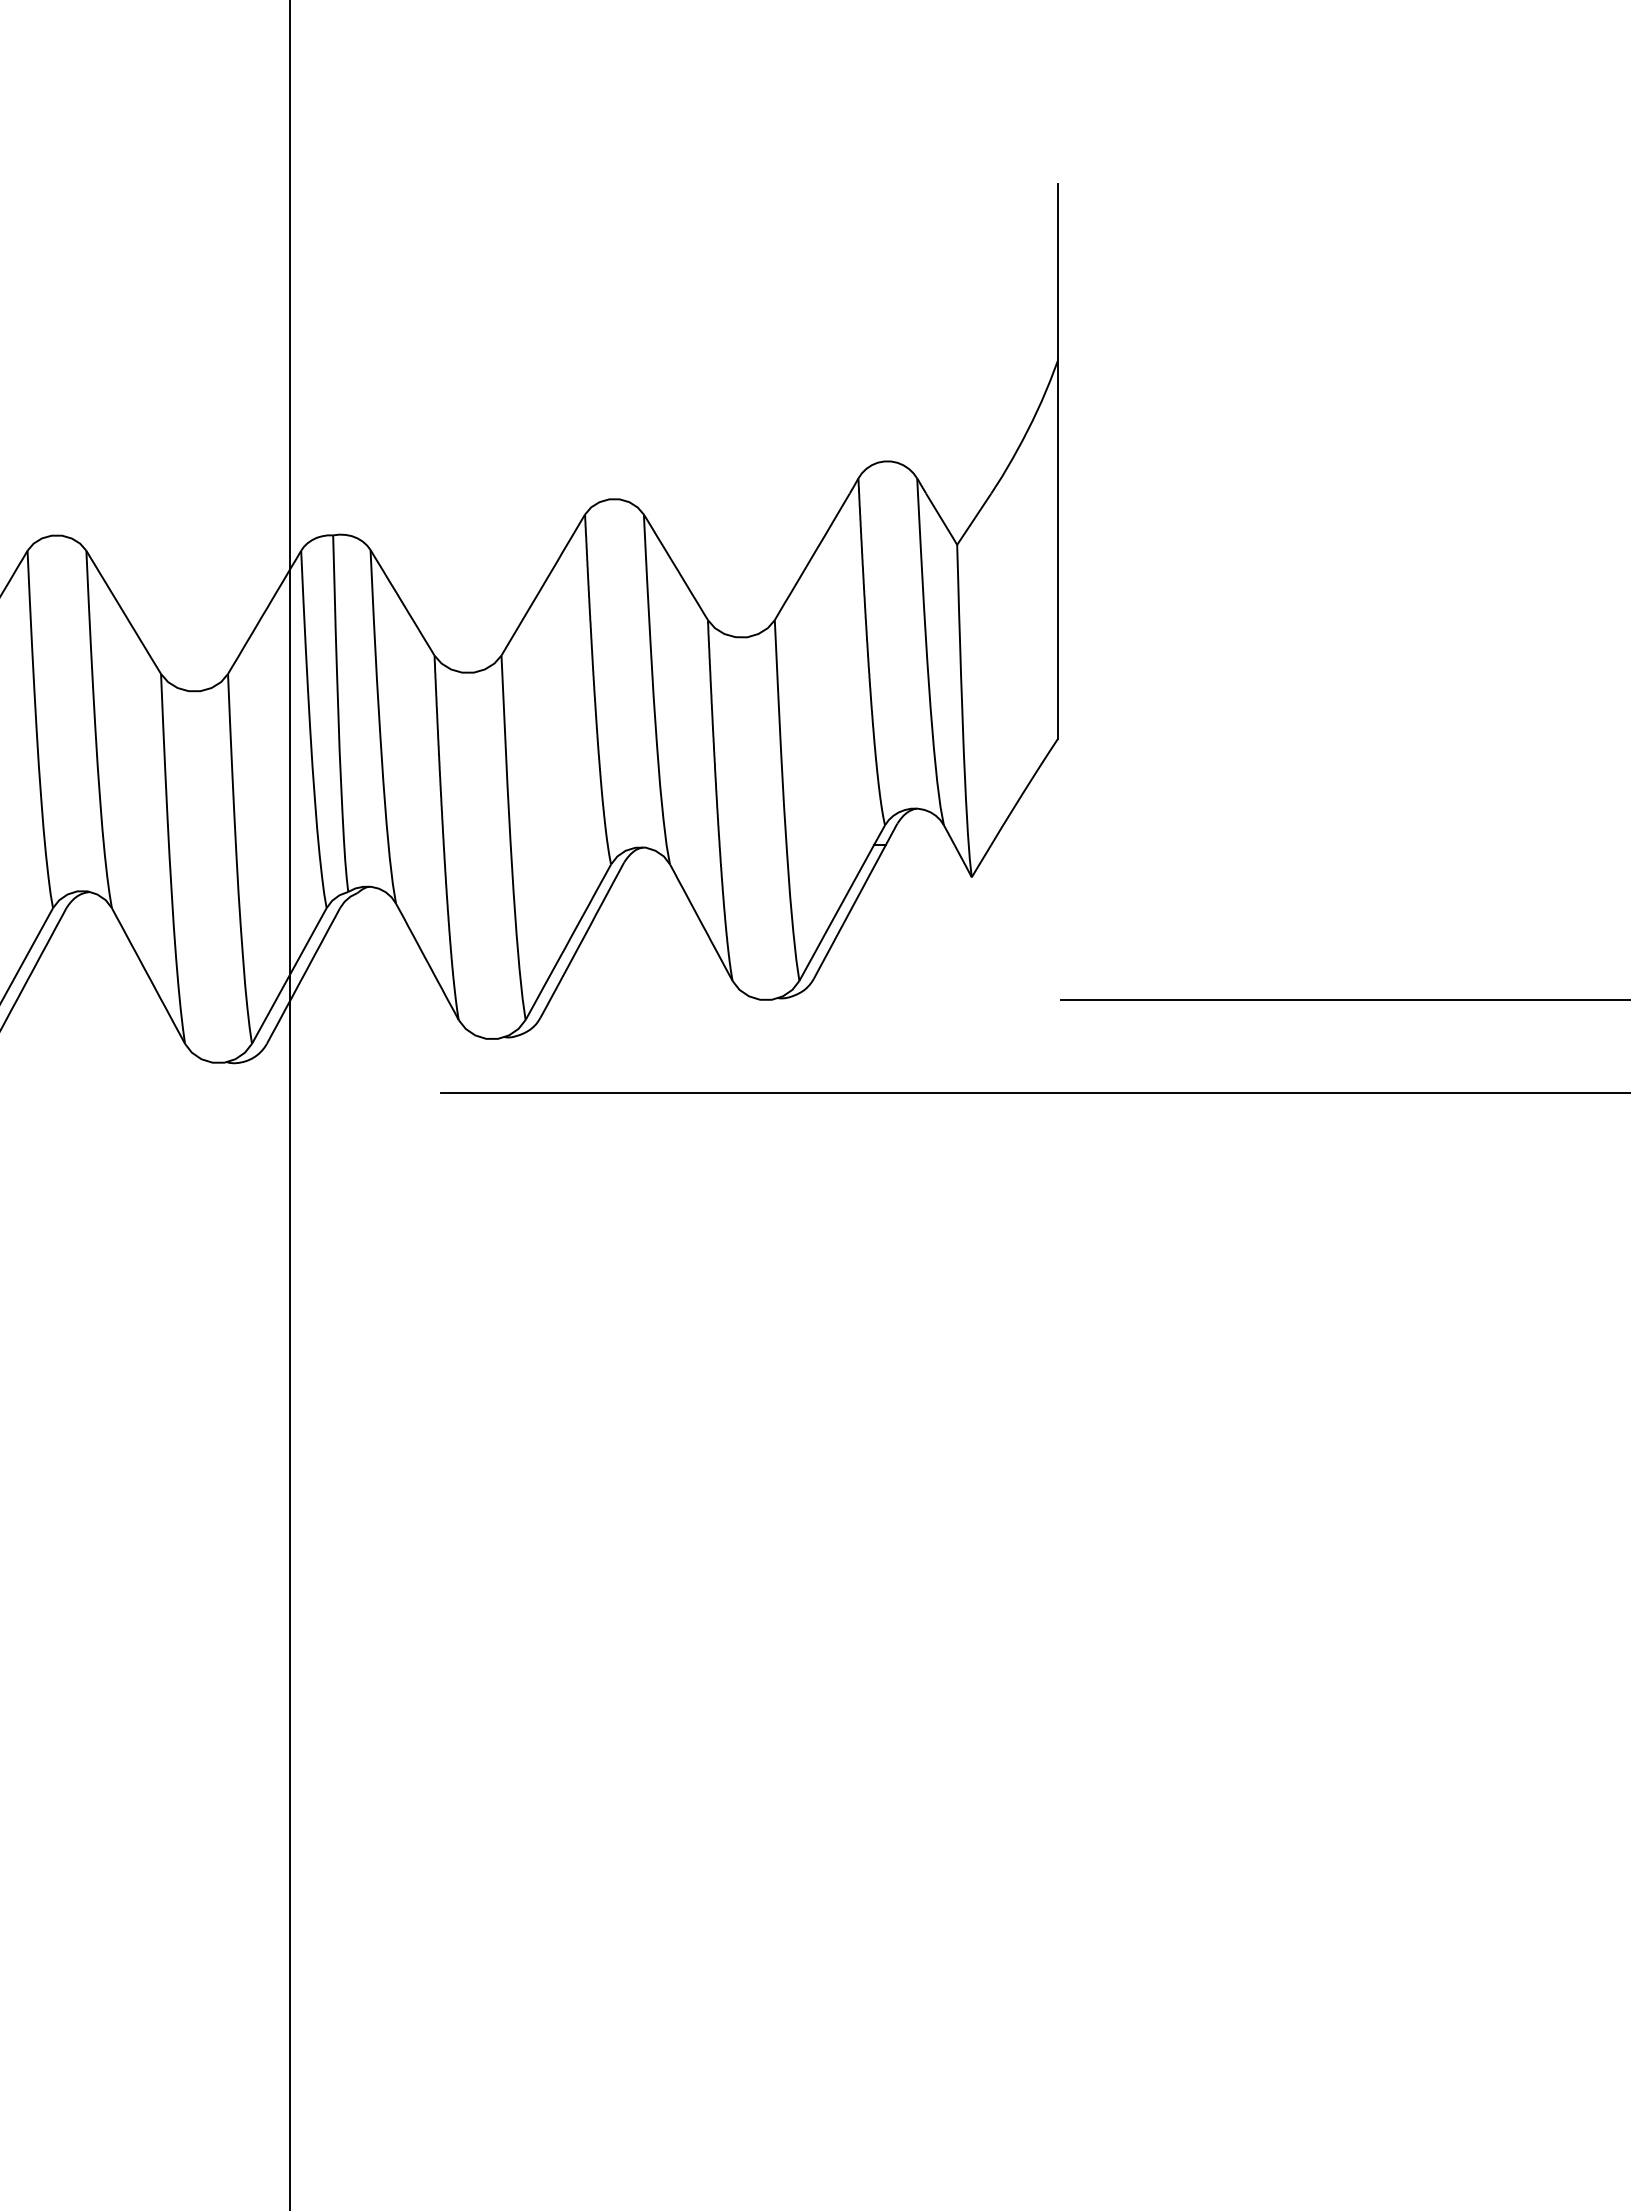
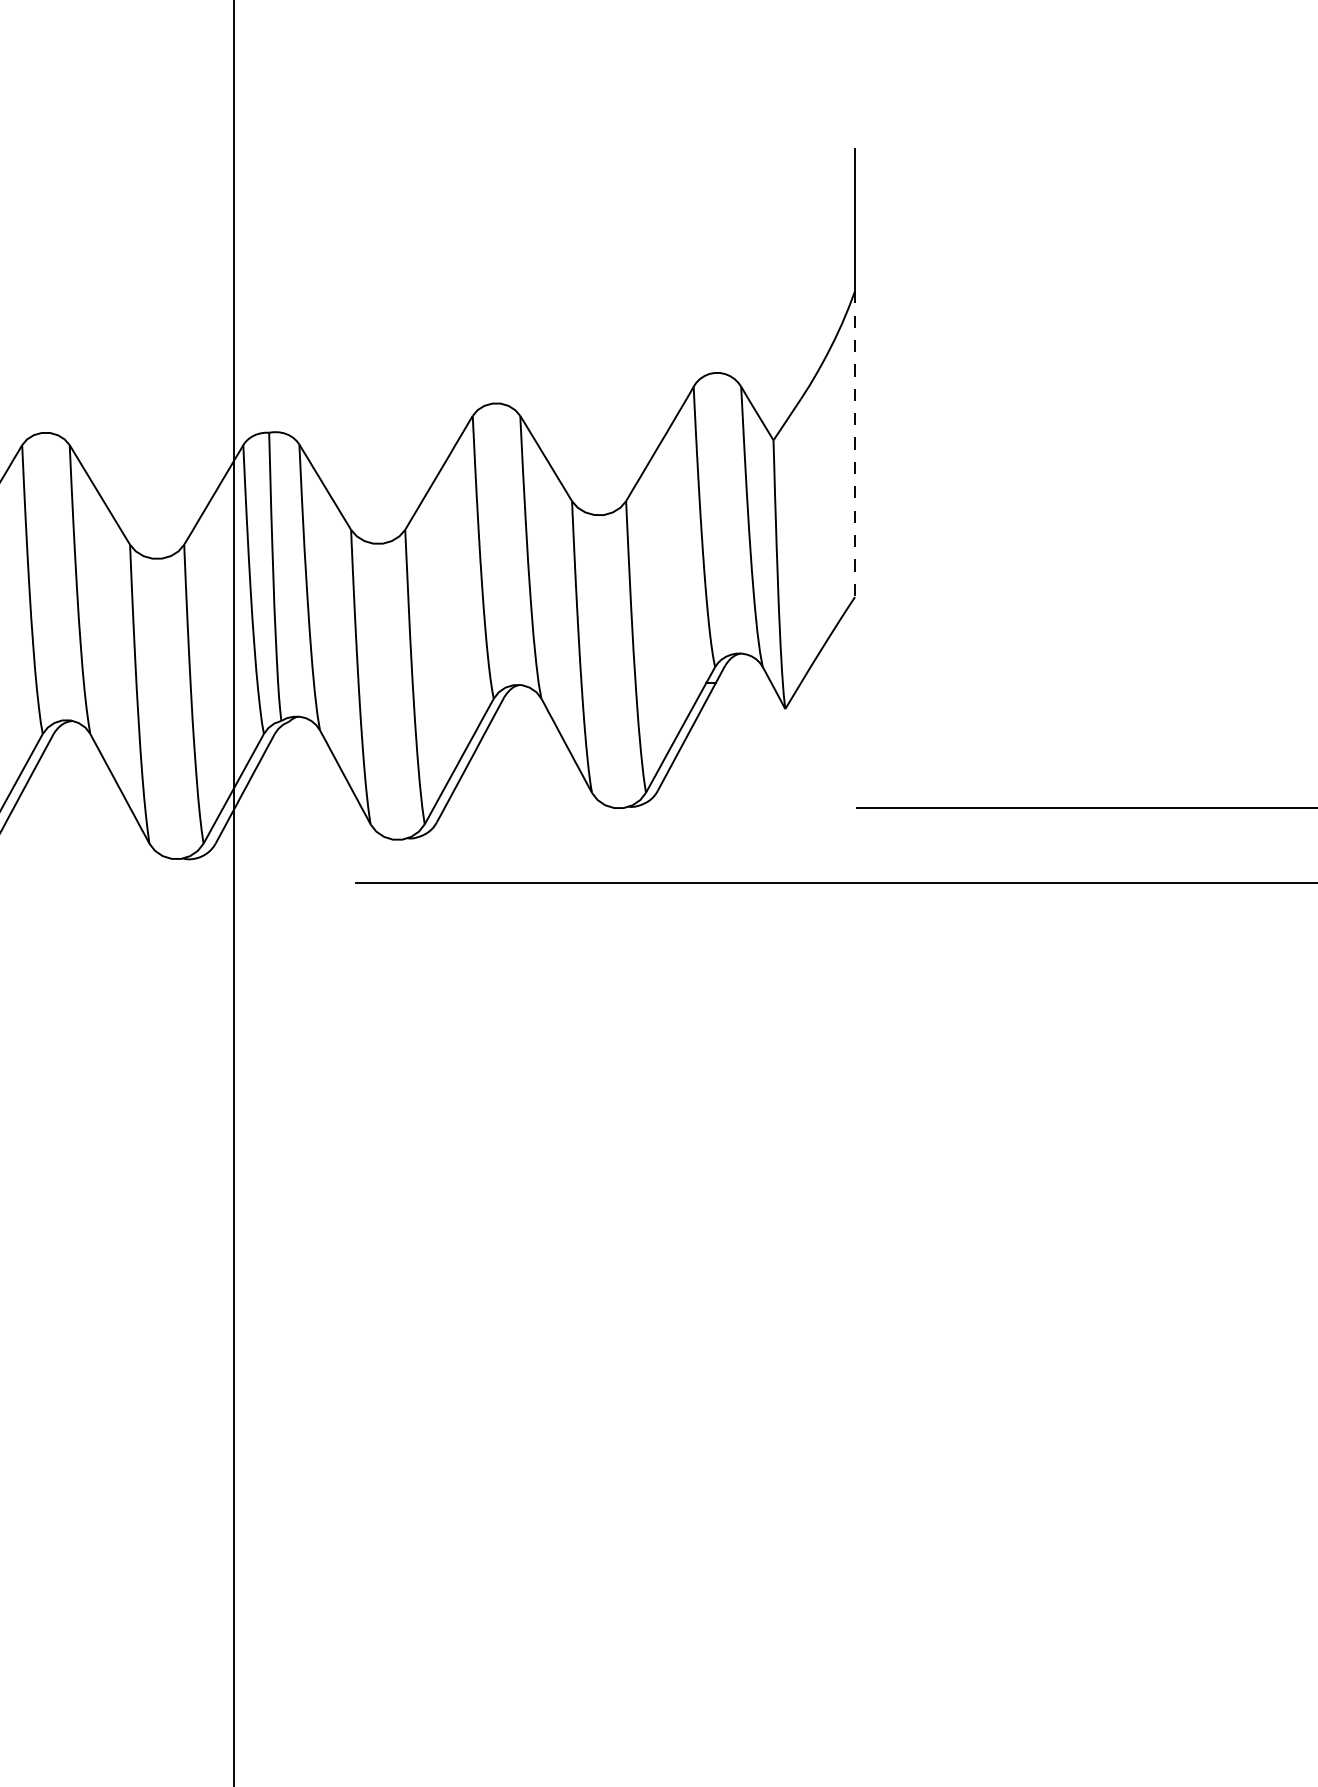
line: (1058, 549) -> (855, 444), solid -> dashed

